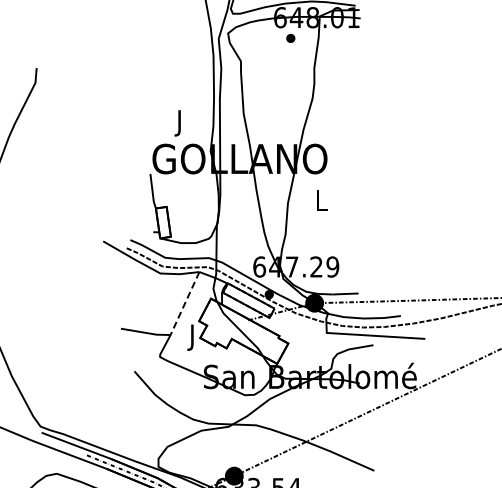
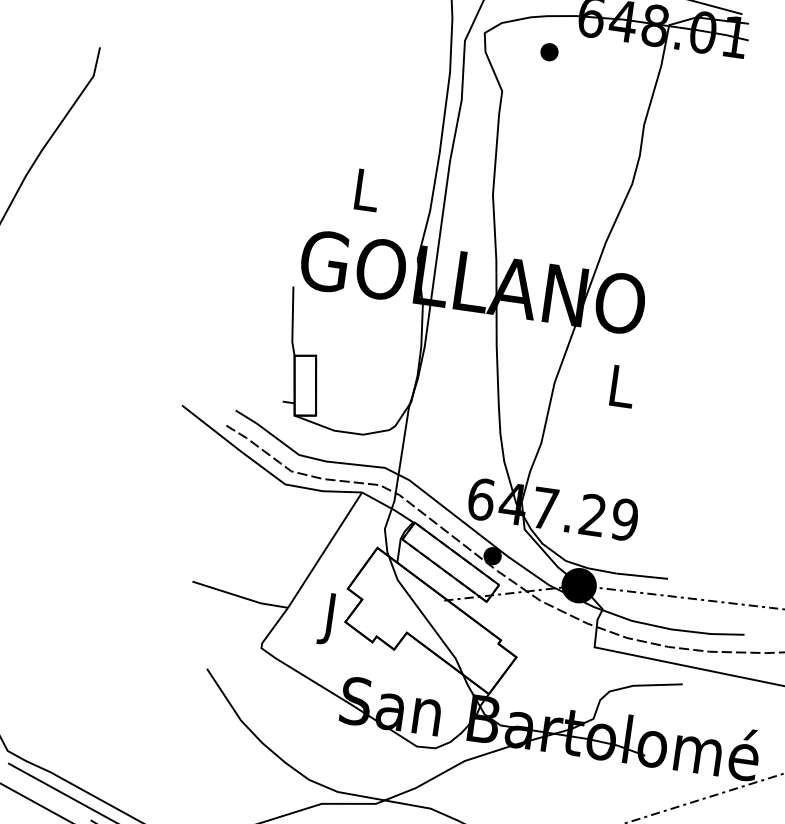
part: (290, 38) -> (548, 52), moved
text: (180, 123) -> (366, 196), J -> L
line: (185, 303) -> (326, 550), dashed -> solid

